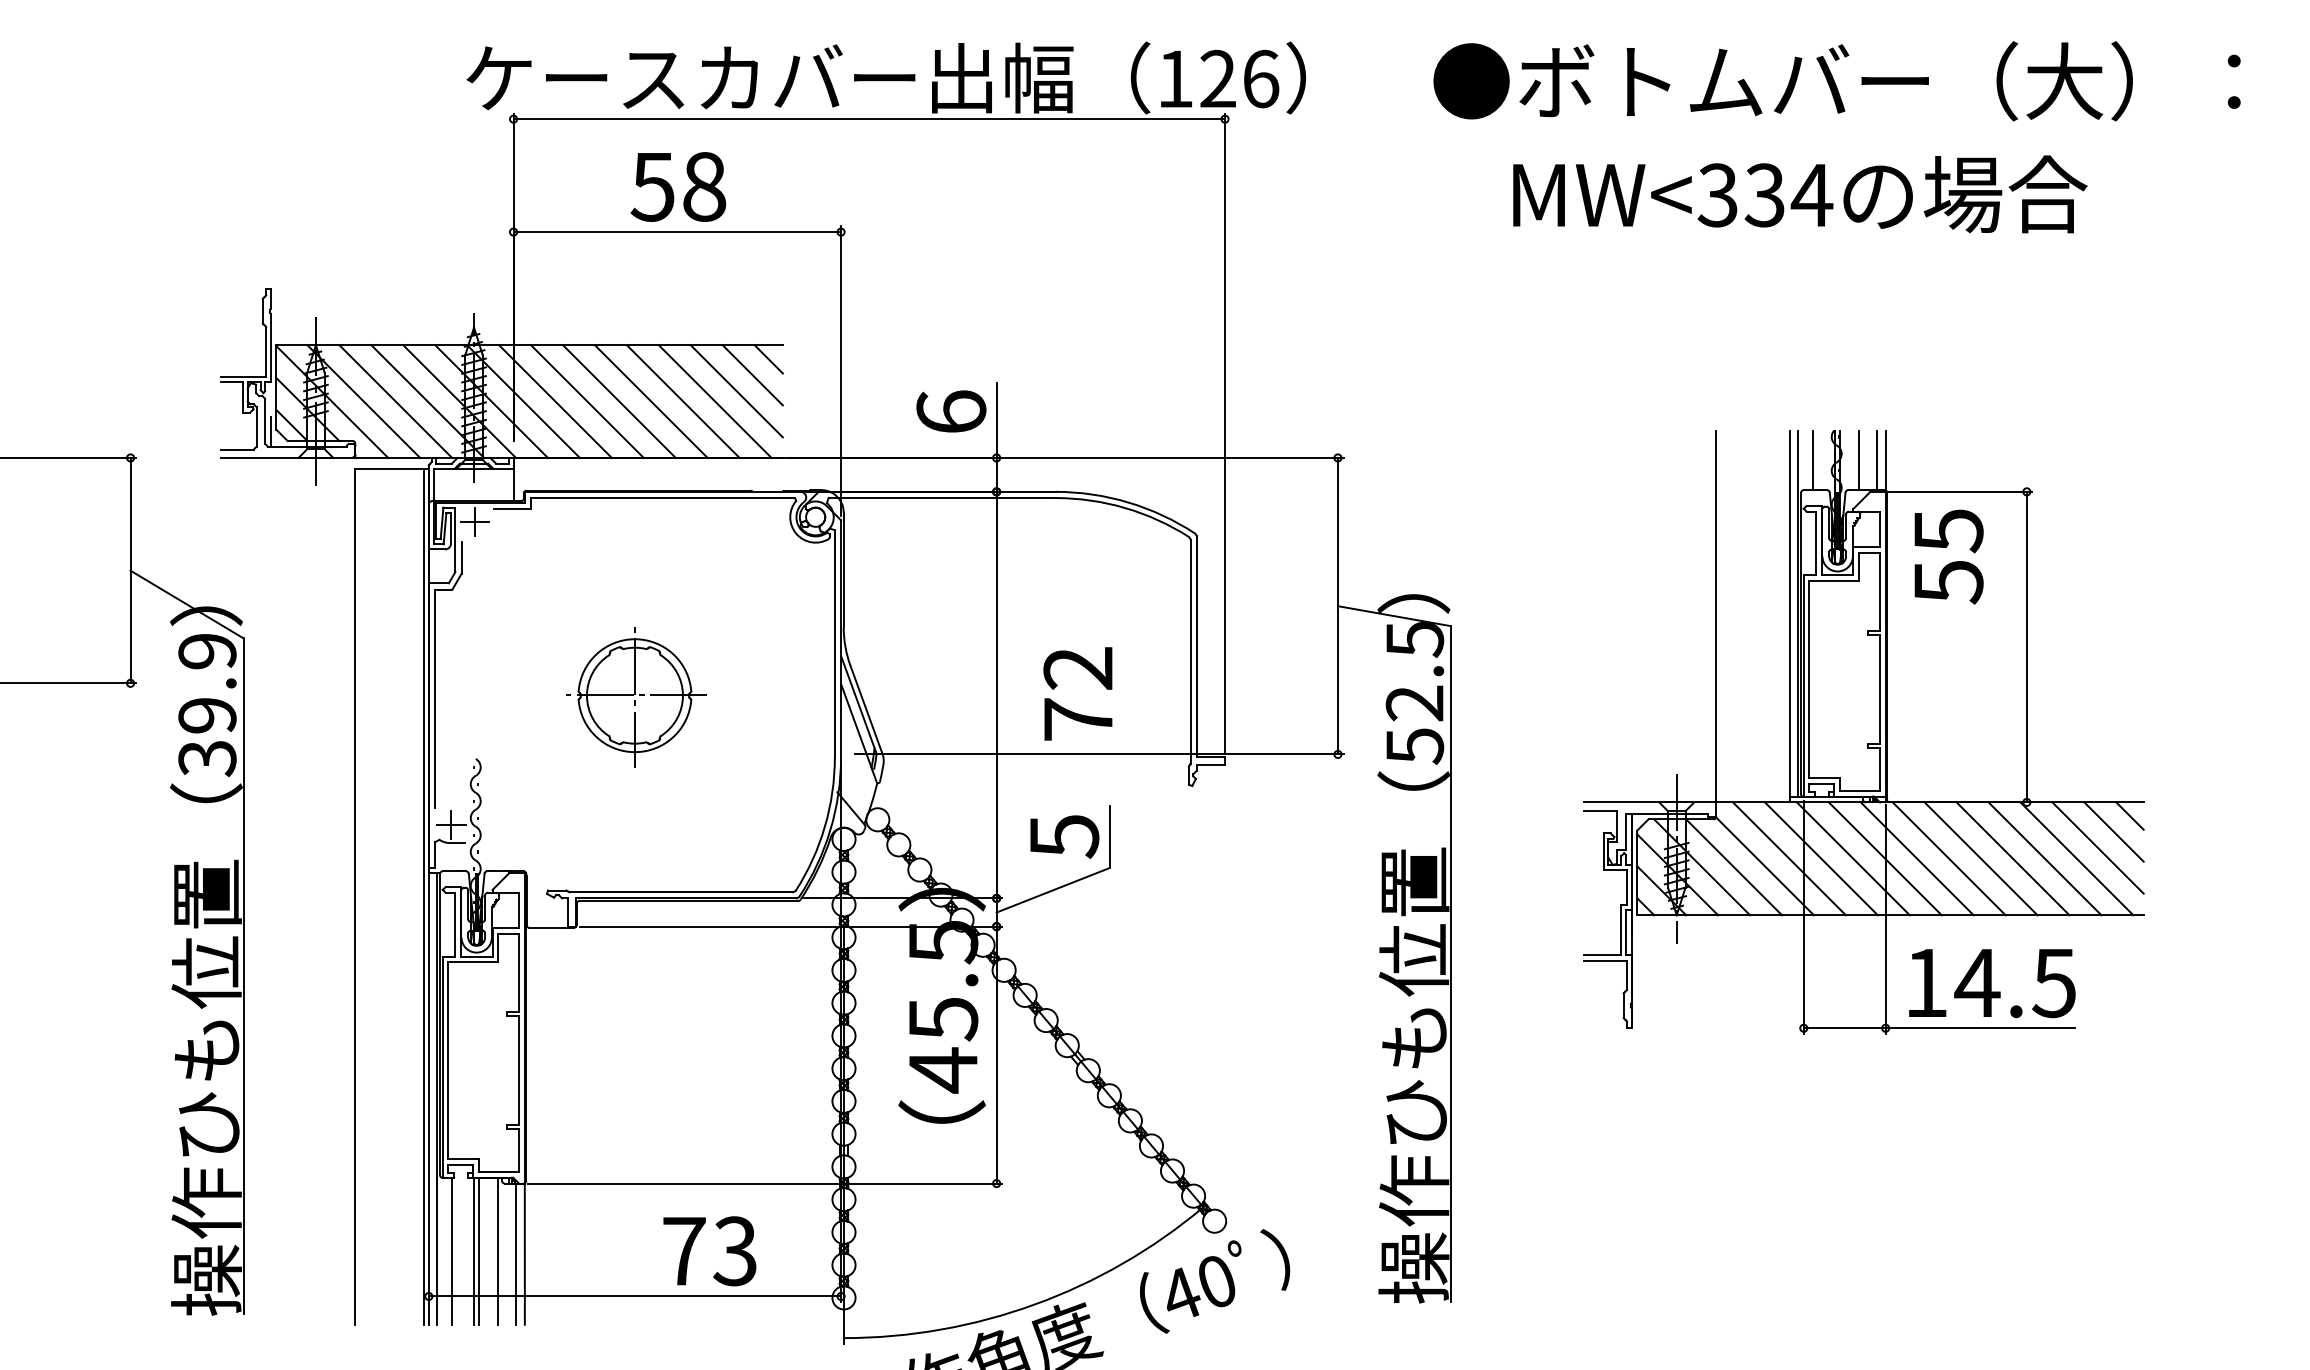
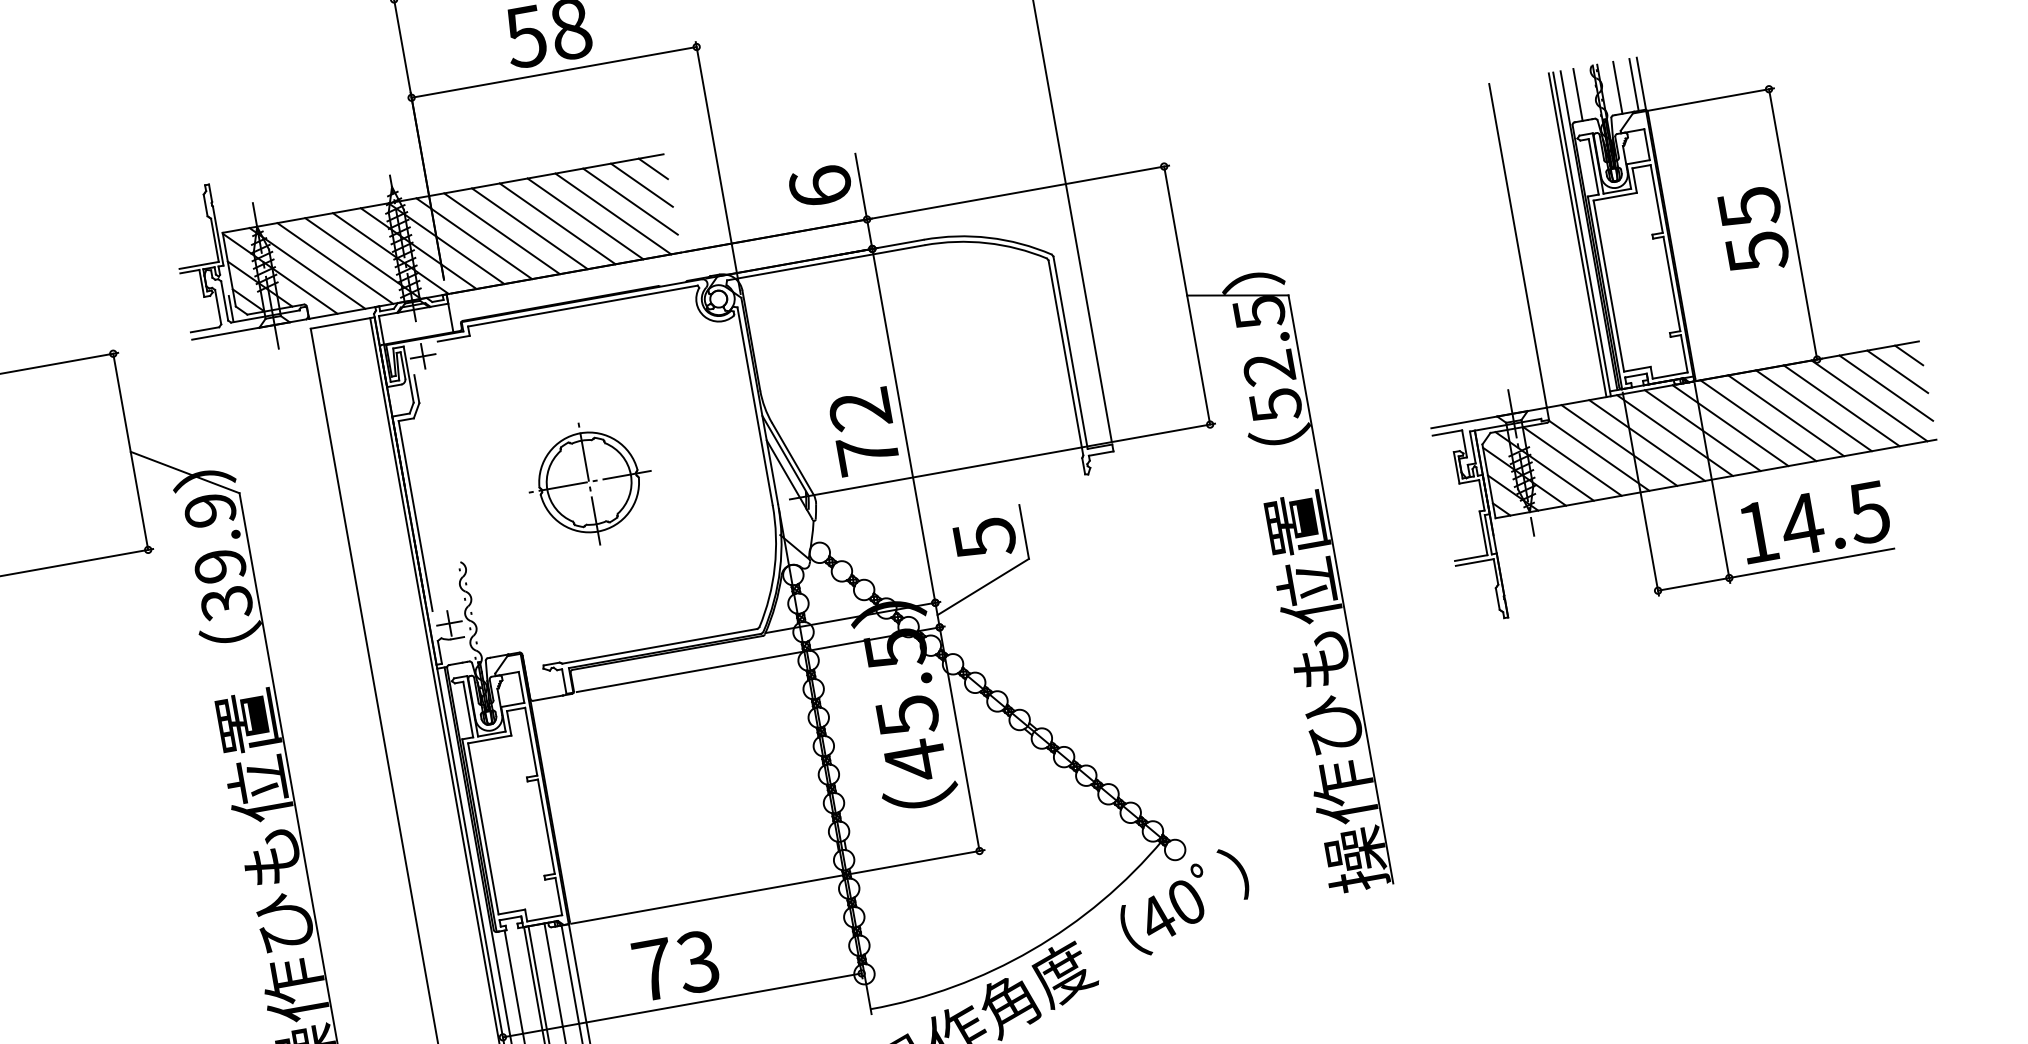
text: (1948, 556) -> (1753, 229), moved
line: (1784, 616) -> (1577, 235), added
text: (1077, 693) -> (863, 431), moved
text: (709, 1251) -> (675, 966), moved

